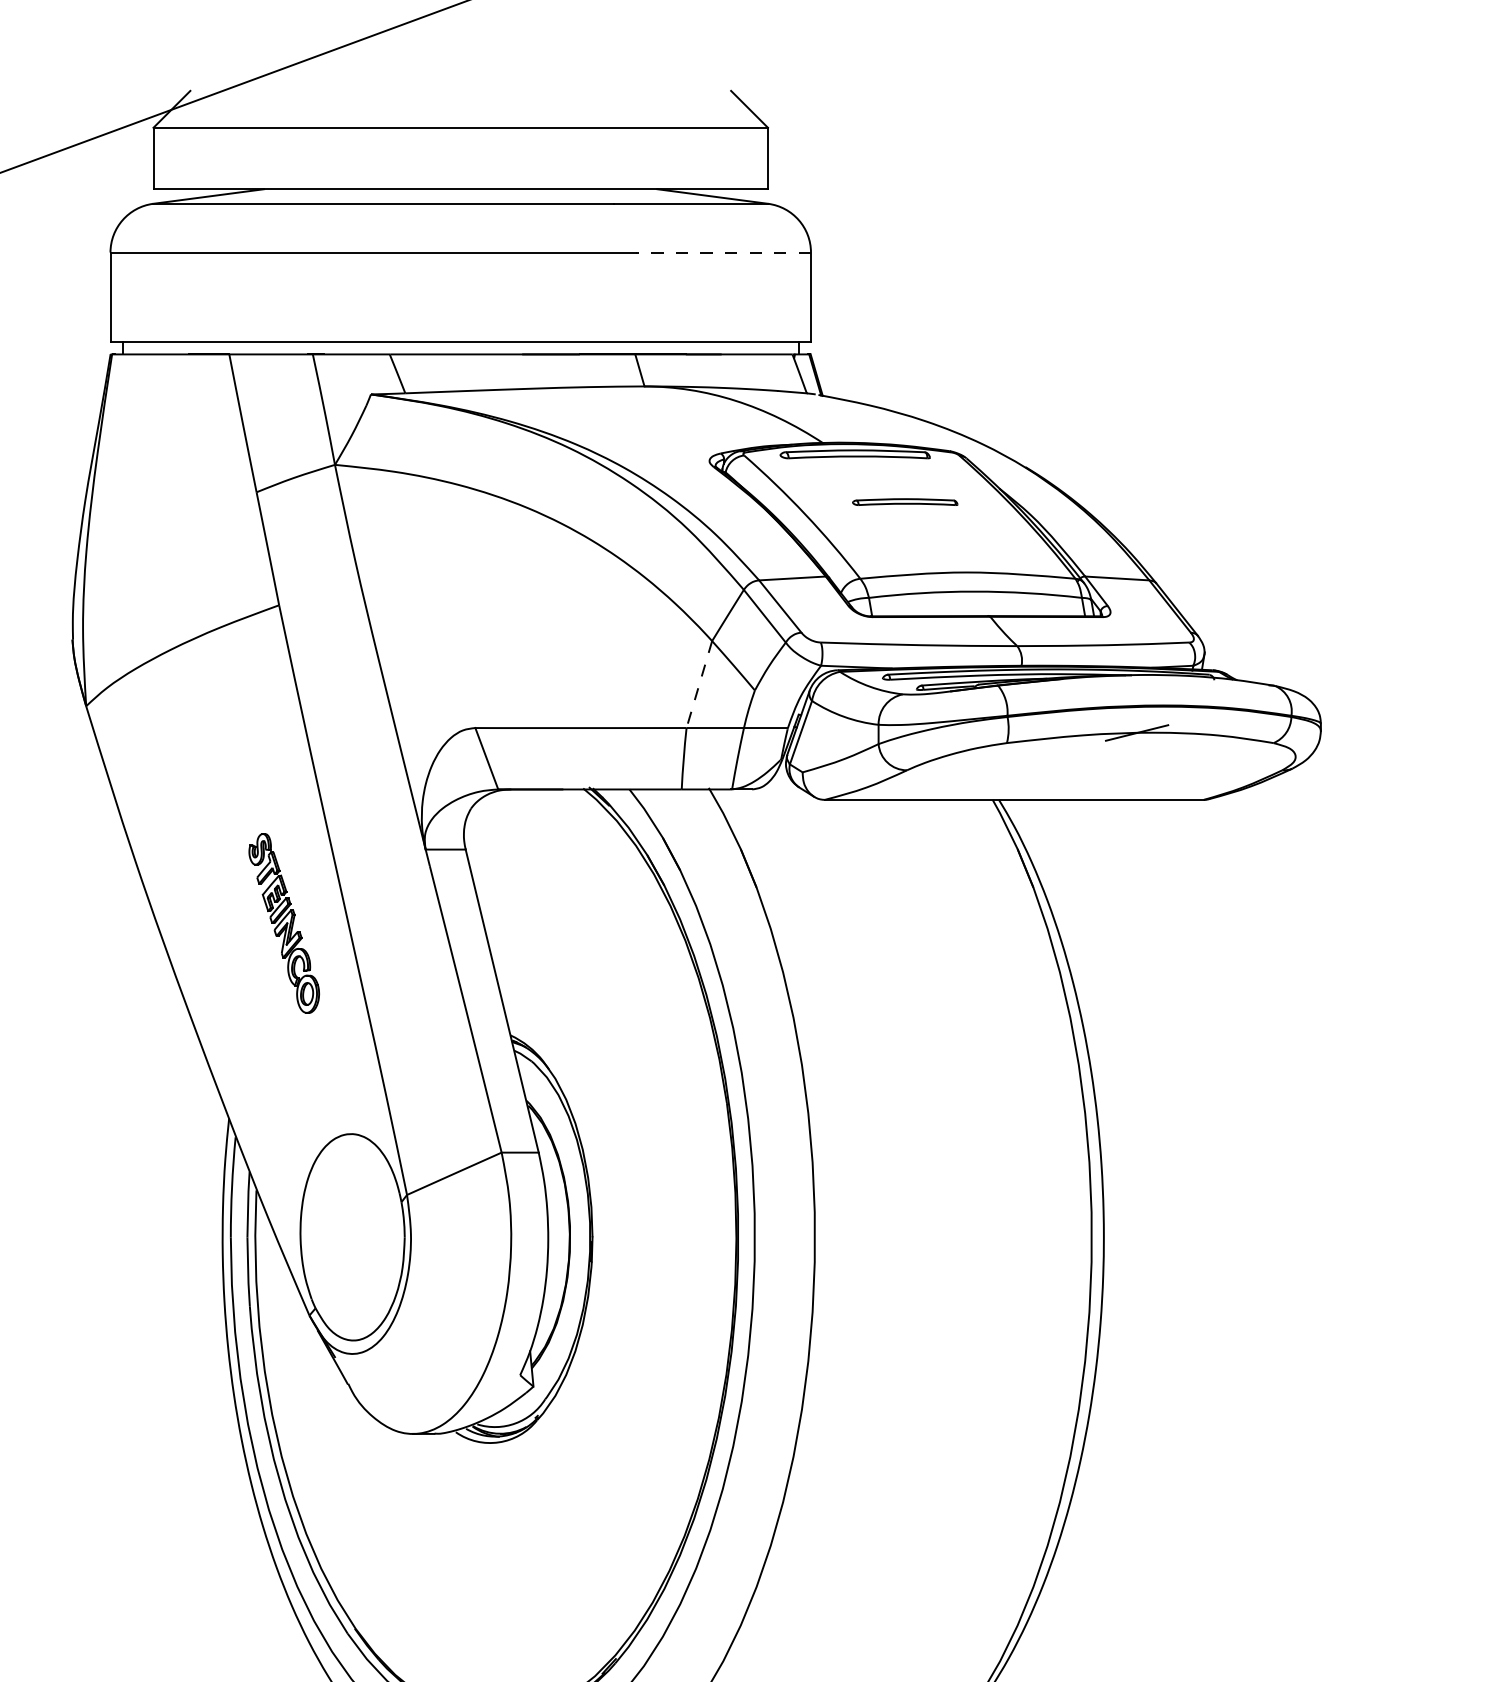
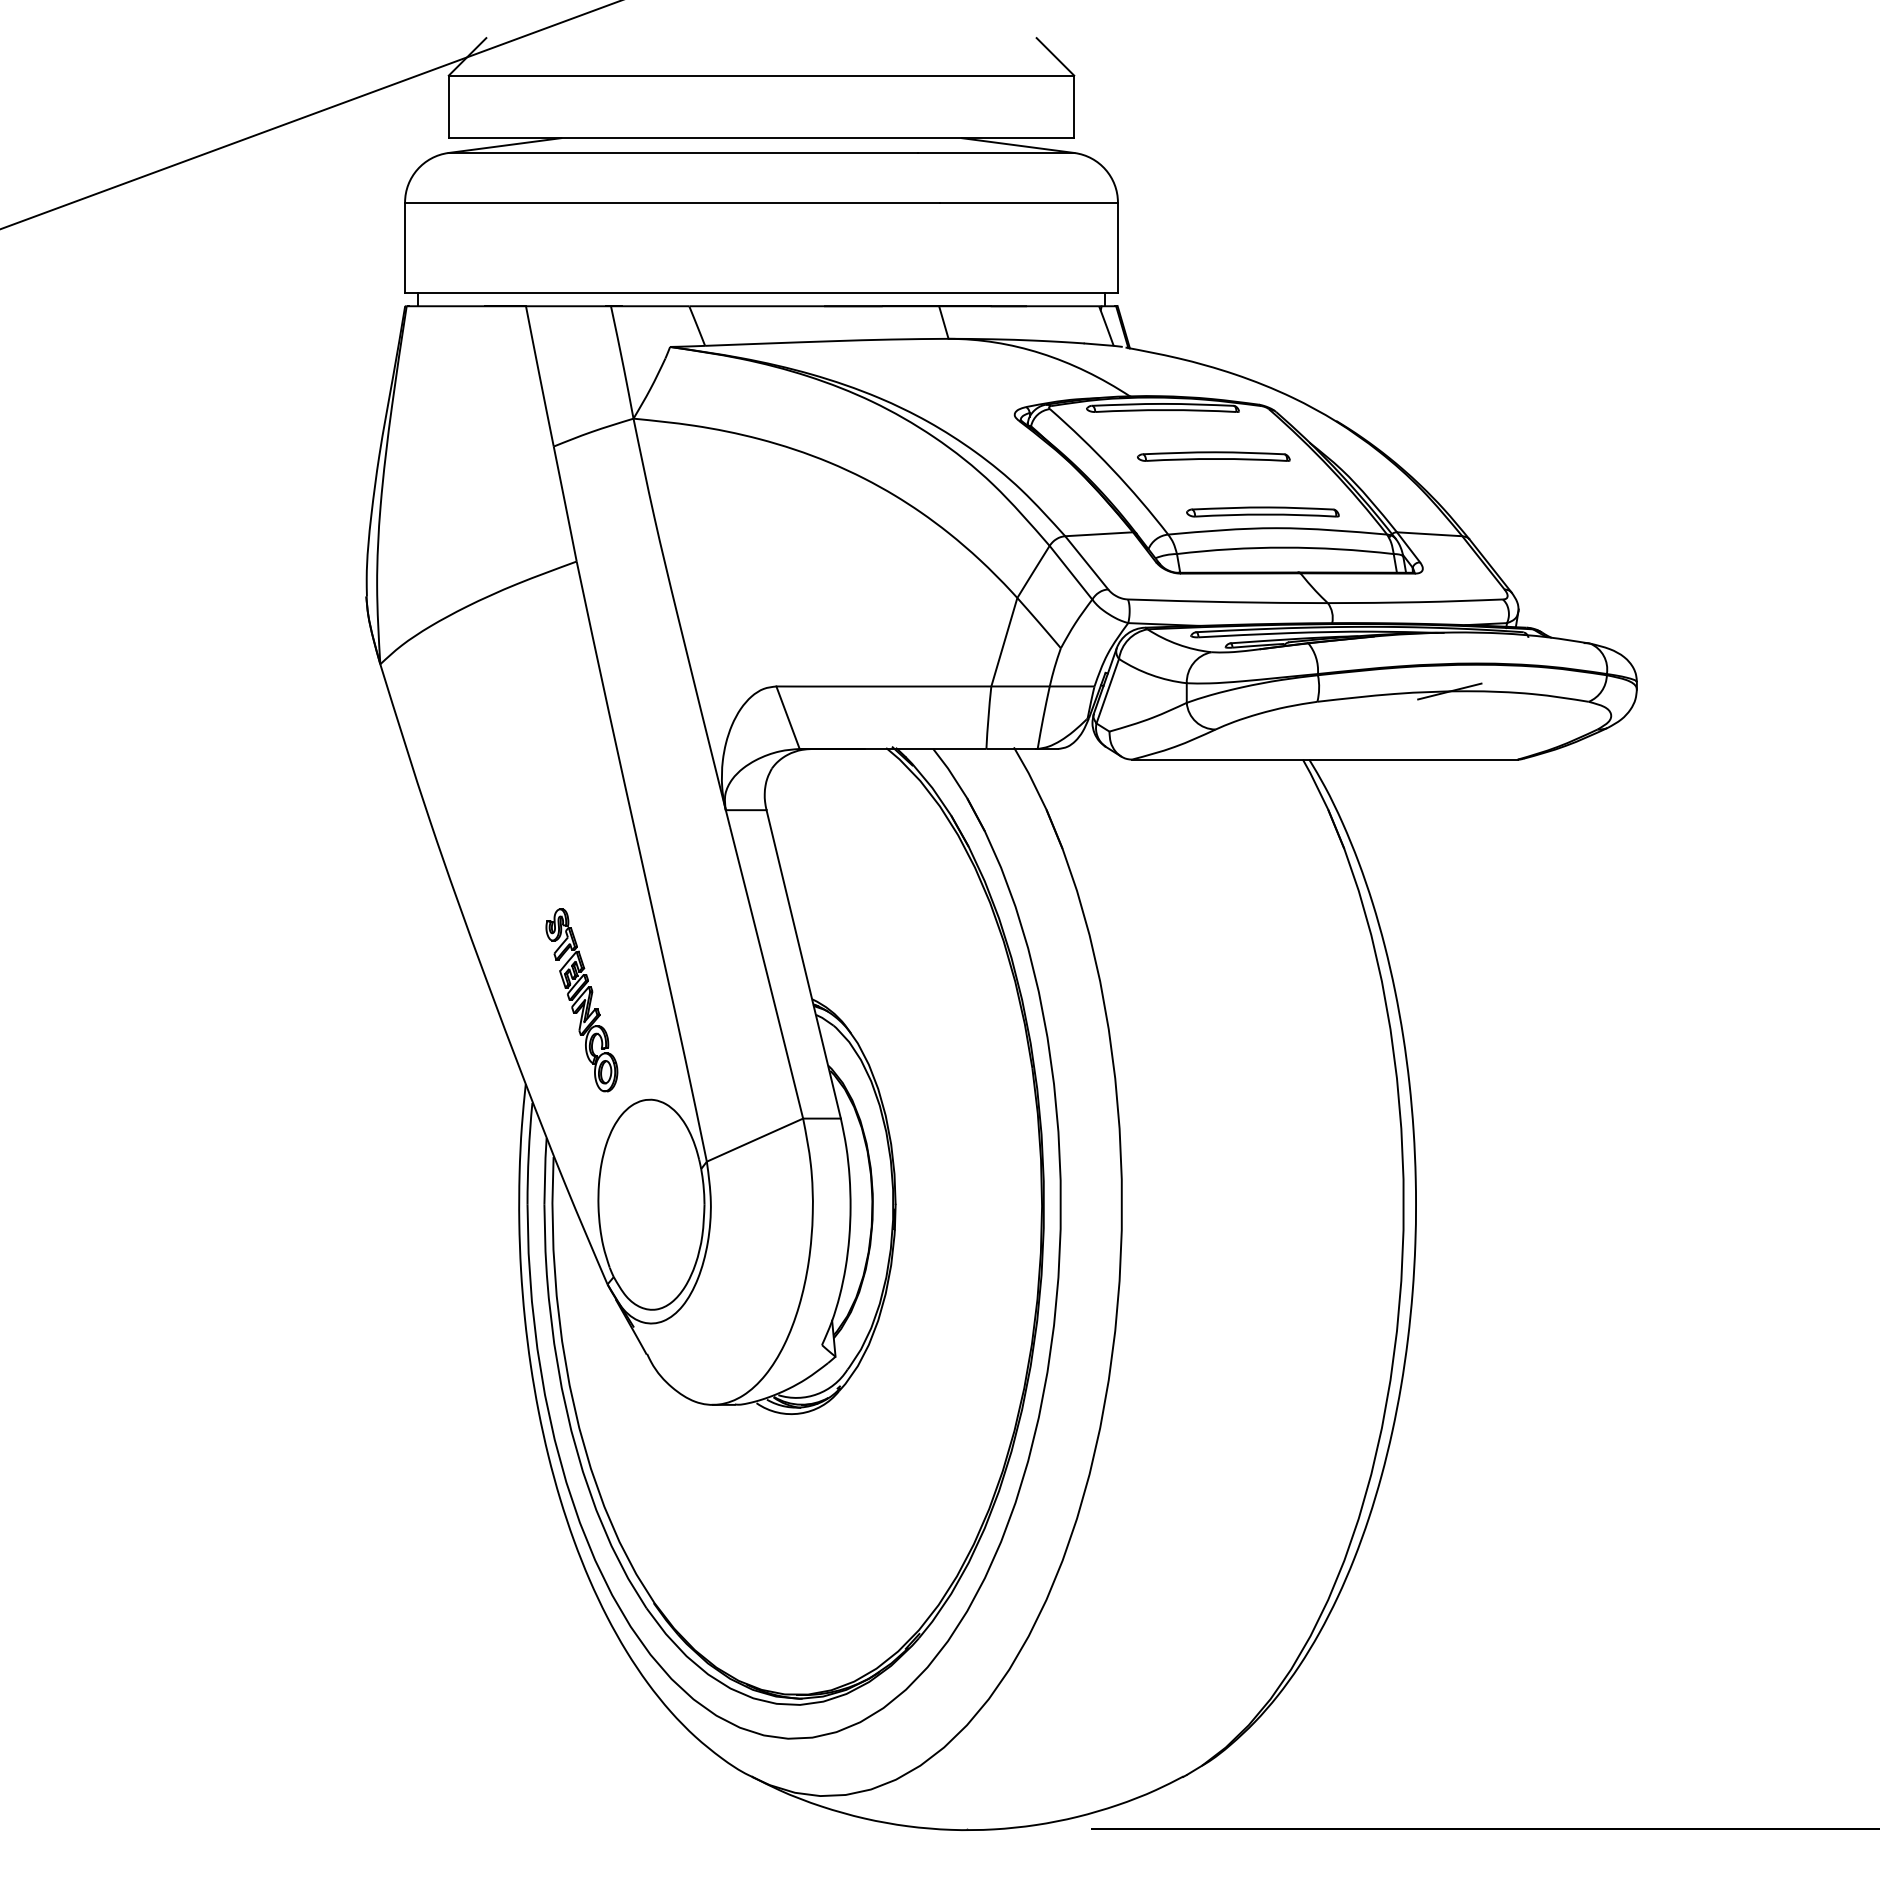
line: (723, 252) -> (1028, 202), dashed -> solid
part: (904, 502) -> (1213, 456), size x1.43
part: (953, 556) -> (1262, 511), added
line: (699, 684) -> (1004, 642), dashed -> solid
part: (283, 923) -> (581, 1000), moved

